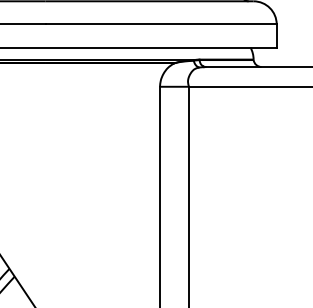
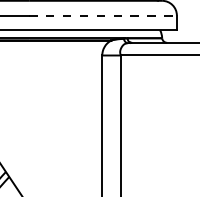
line: (161, 24) -> (103, 15), solid -> dashed

